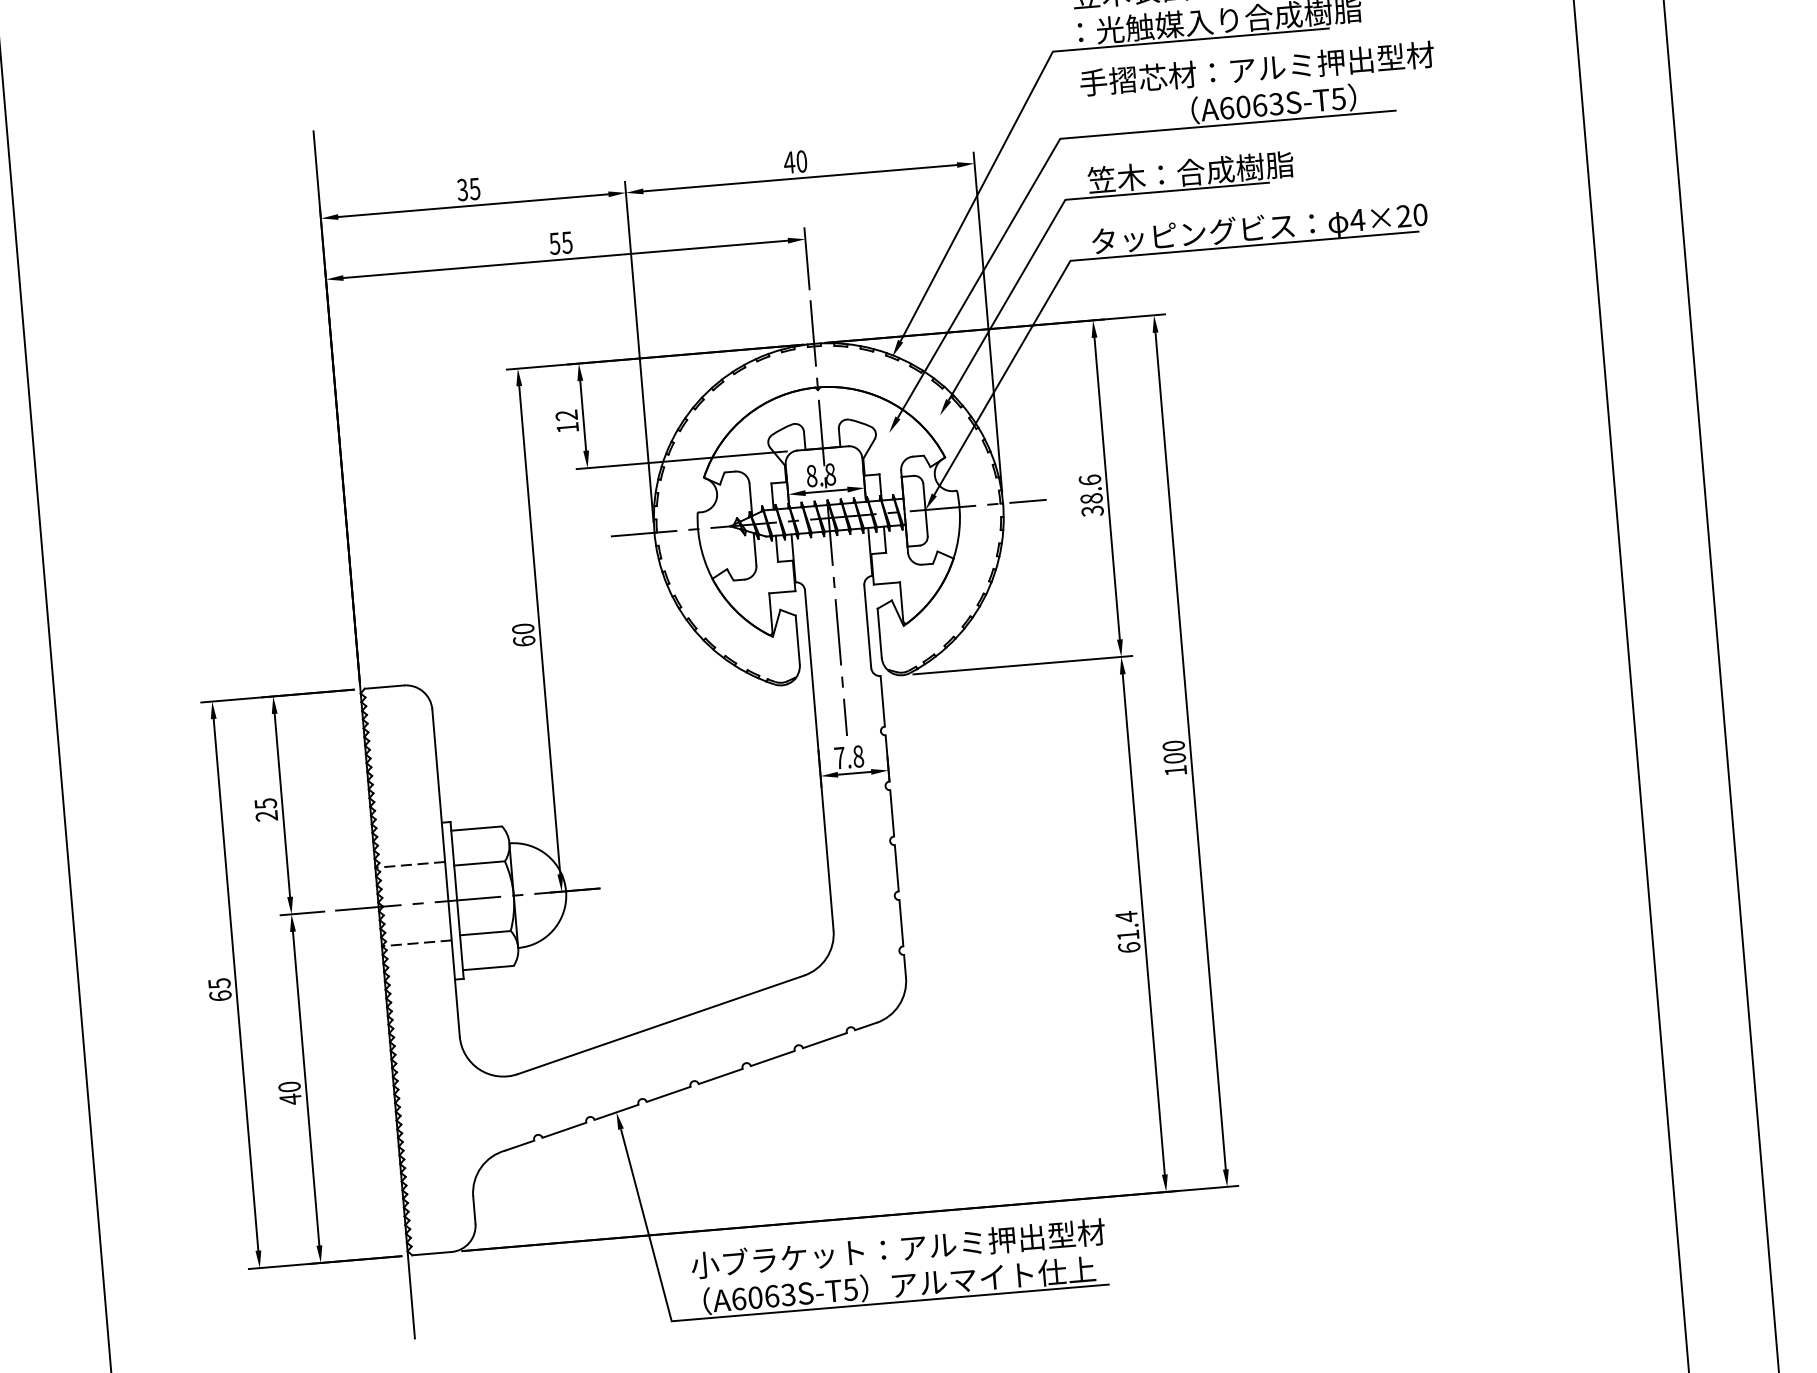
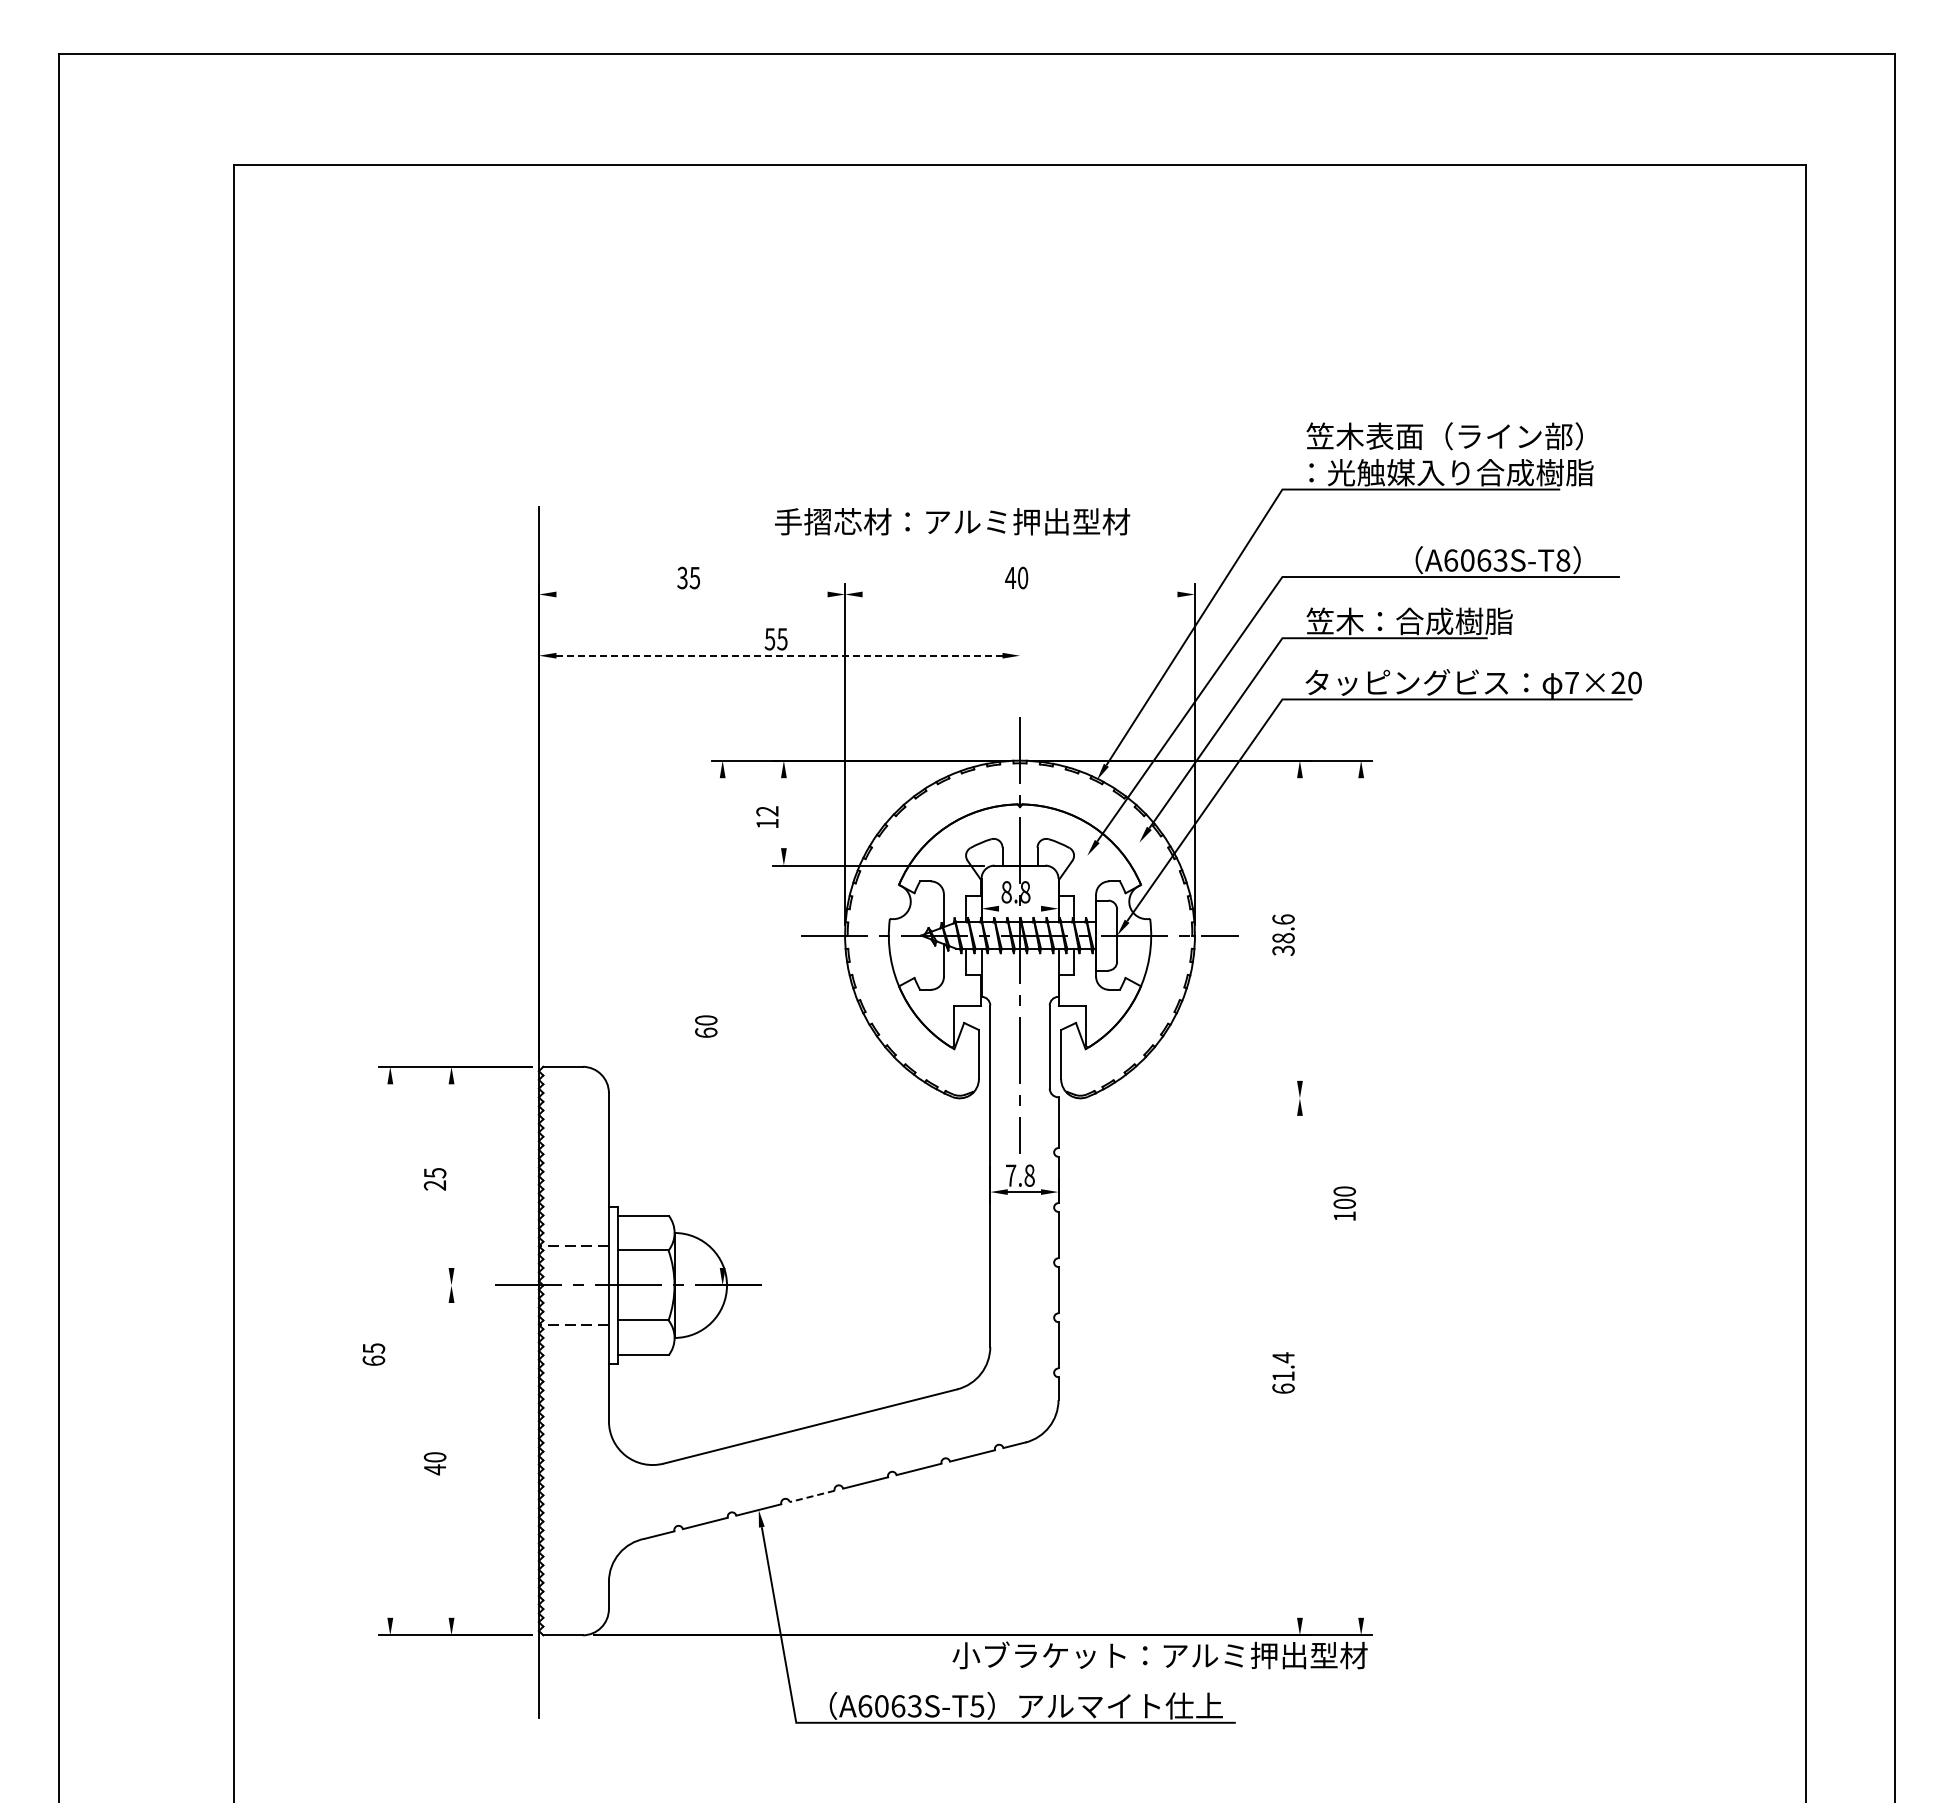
text: (1257, 68) -> (952, 521), moved
text: (1338, 98) -> (1563, 560), A6063S-T5 -> A6063S-T8
line: (799, 178) -> (1019, 594), removed
line: (472, 205) -> (691, 594), removed
text: (1357, 219) -> (1571, 682), 4×20 -> 7×20
line: (807, 258) -> (1020, 675), removed
line: (566, 259) -> (780, 655), solid -> dashed
line: (582, 416) -> (783, 813), removed
line: (1106, 488) -> (1299, 929), removed
line: (826, 491) -> (1020, 908), removed
line: (539, 629) -> (722, 1022), removed
line: (1022, 665) -> (1200, 1098), removed
line: (1190, 750) -> (1361, 1197), removed
line: (282, 804) -> (451, 1175), removed
line: (302, 913) -> (462, 1285), removed
line: (1143, 924) -> (1299, 1366), removed
line: (236, 984) -> (390, 1350), removed
line: (306, 1087) -> (451, 1459), removed
line: (667, 1094) -> (811, 1496), solid -> dashed
text: (897, 1248) -> (1159, 1655), moved

